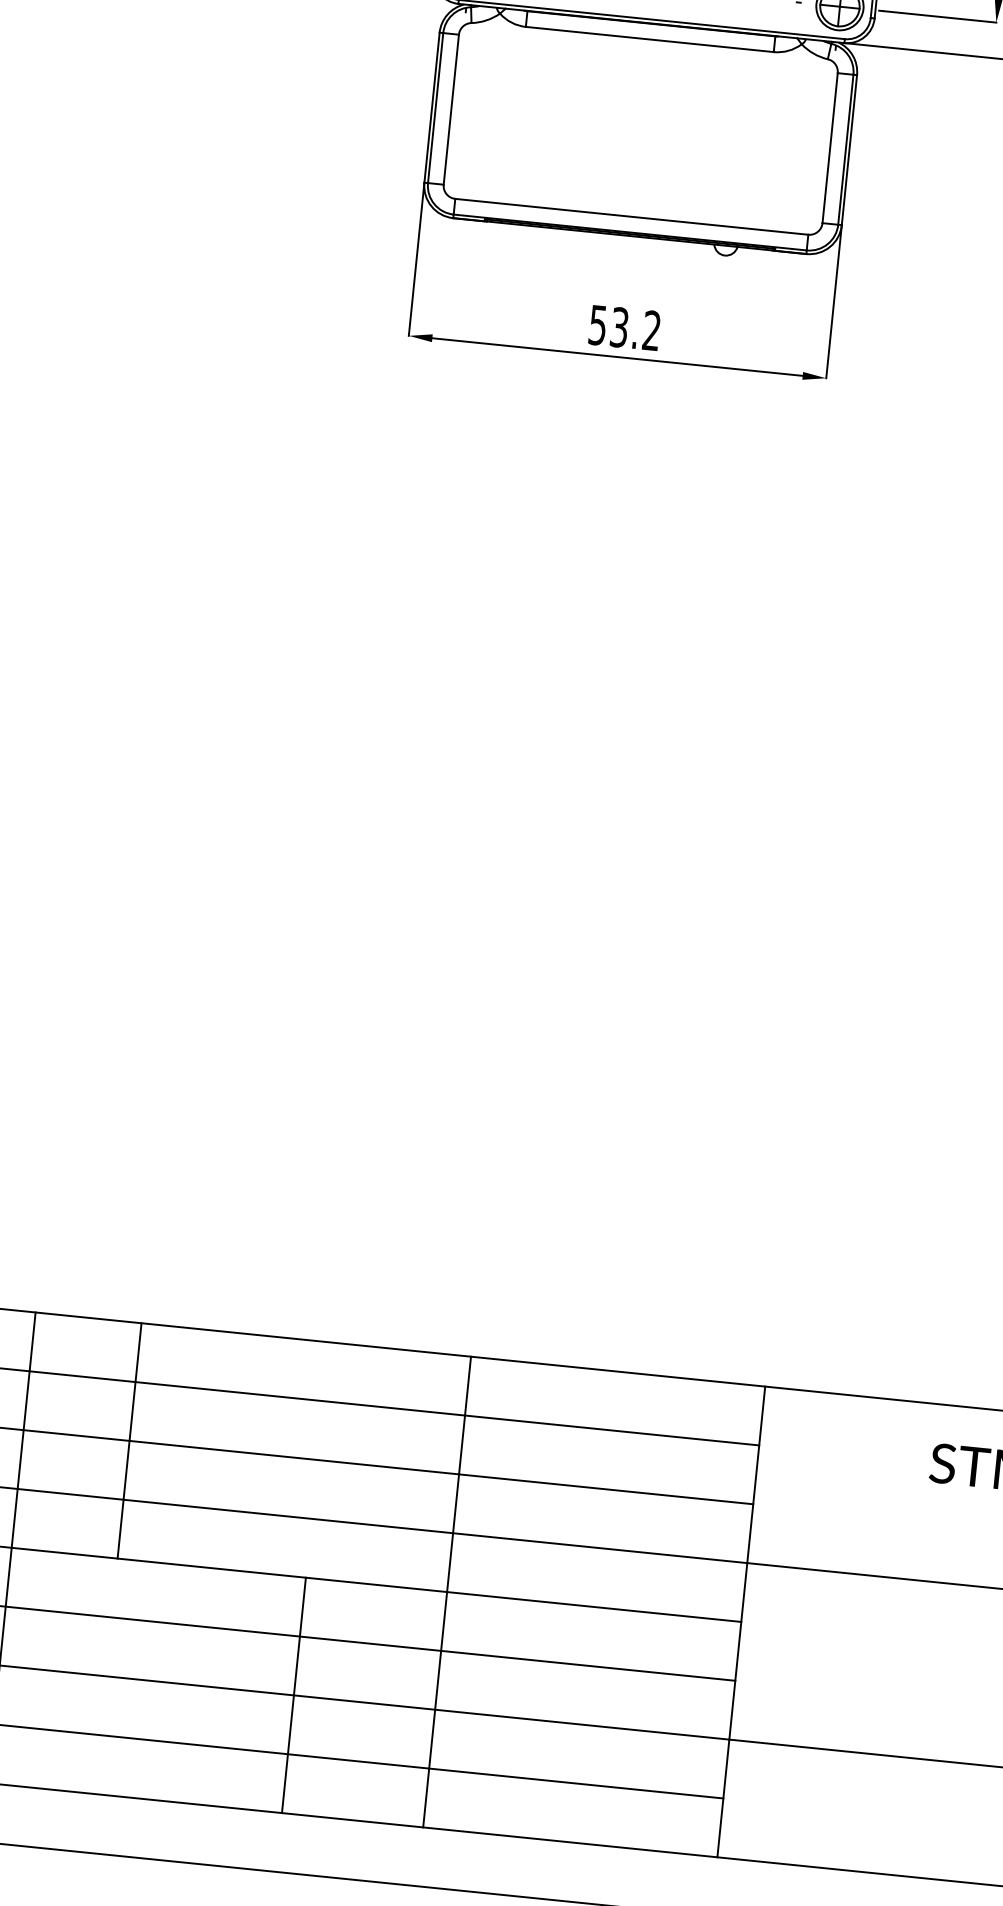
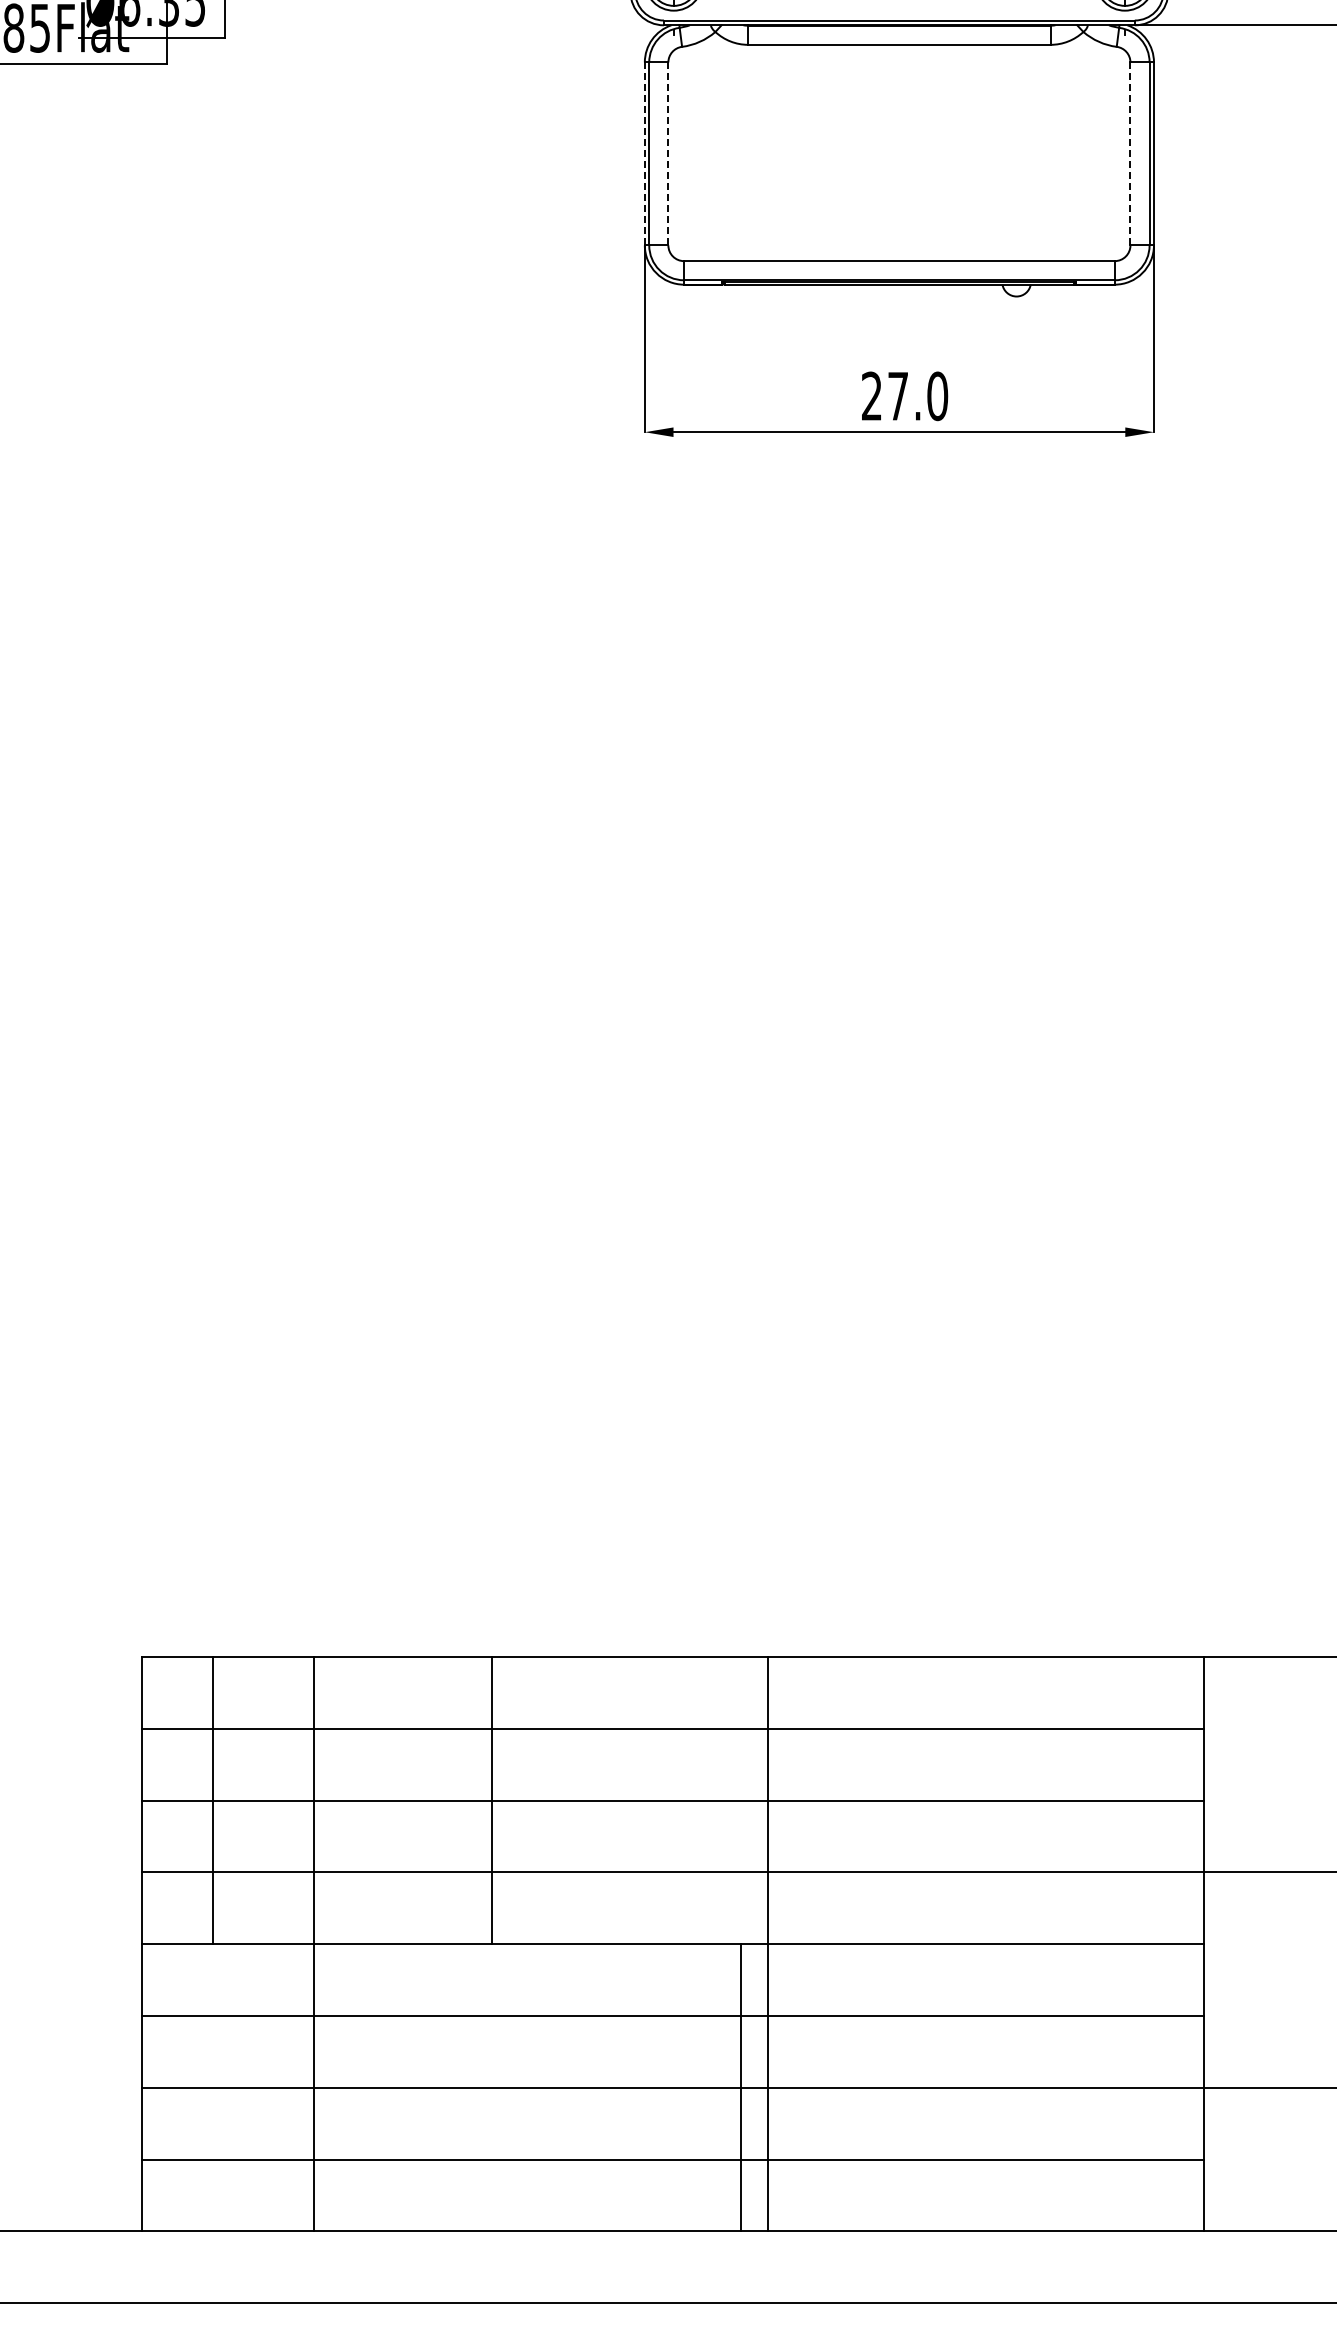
line: (431, 108) -> (644, 154), solid -> dashed
line: (451, 110) -> (668, 154), solid -> dashed
line: (830, 147) -> (1130, 153), solid -> dashed
text: (625, 328) -> (905, 396), 53.2 -> 27.0
line: (129, 1440) -> (492, 1800), moved
line: (447, 1592) -> (768, 1944), moved
line: (293, 1695) -> (740, 2087), moved

